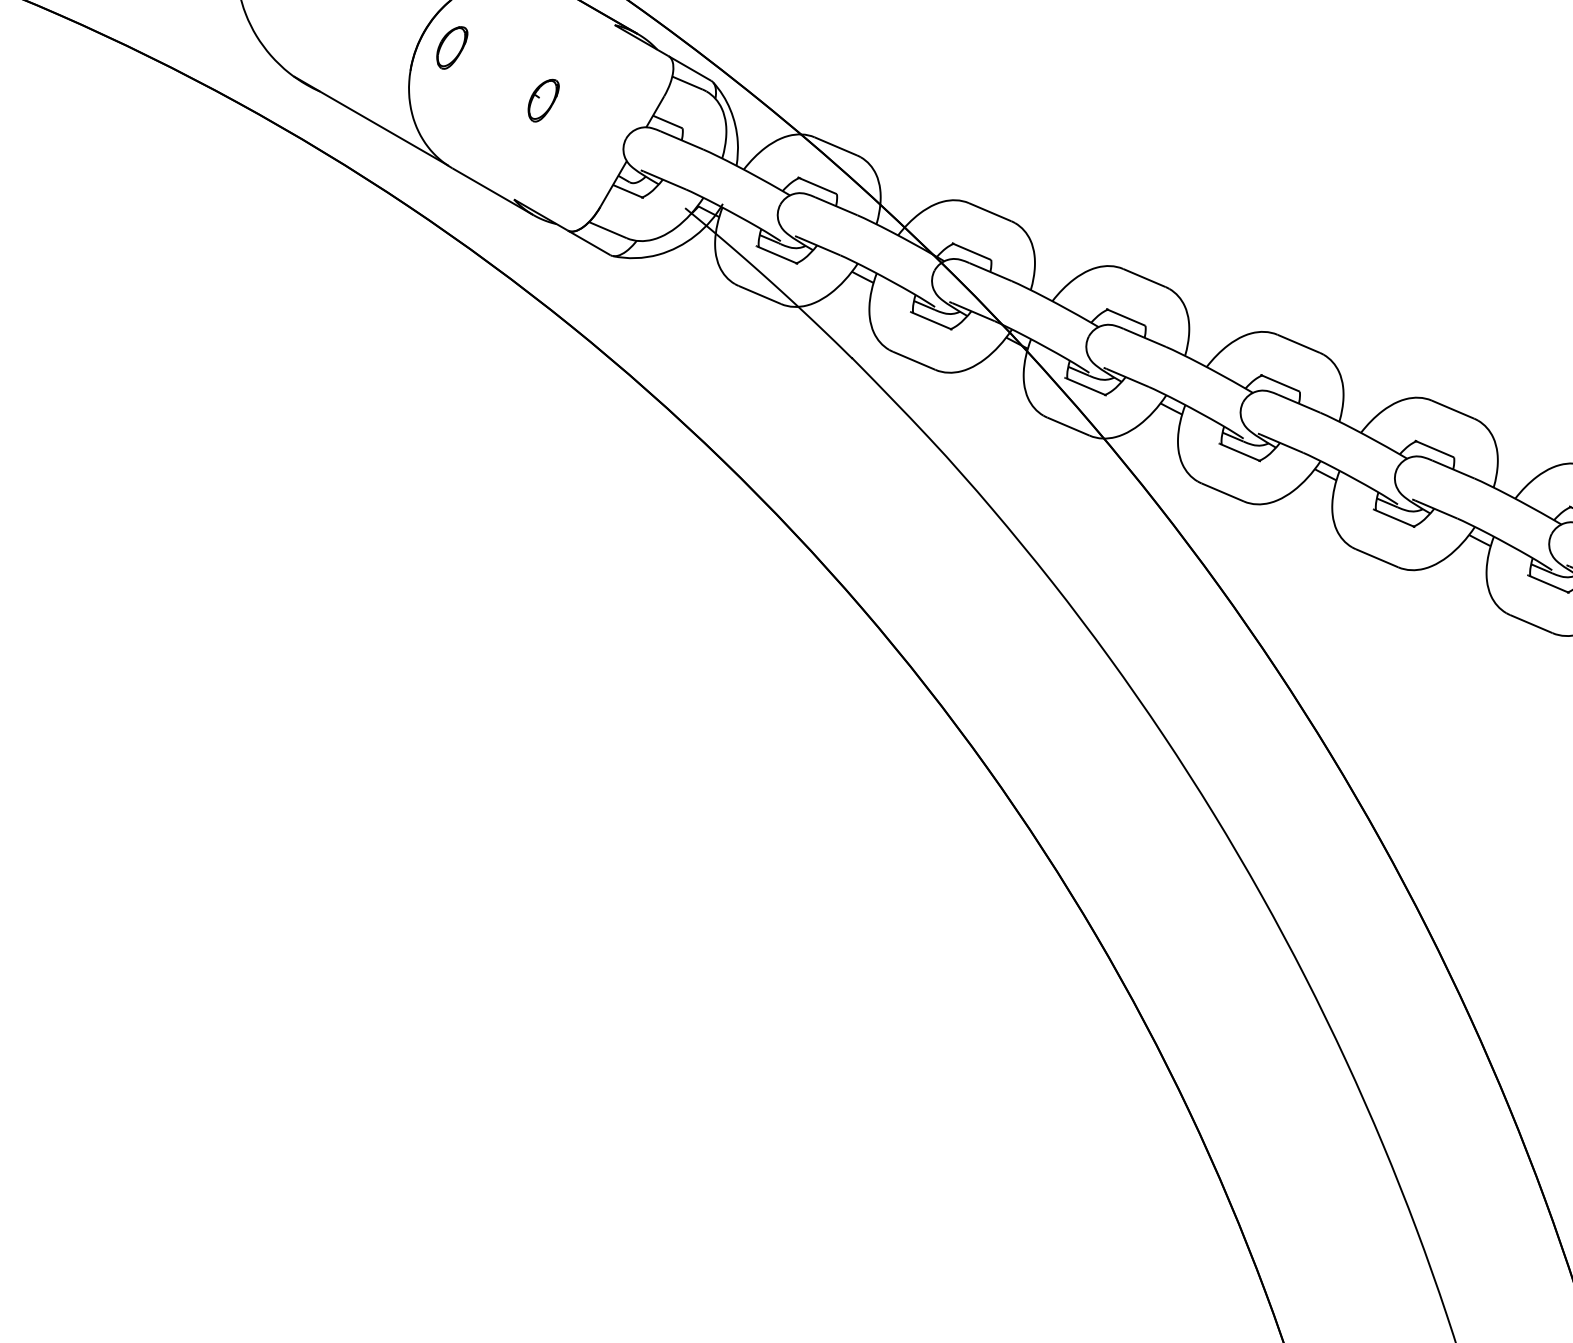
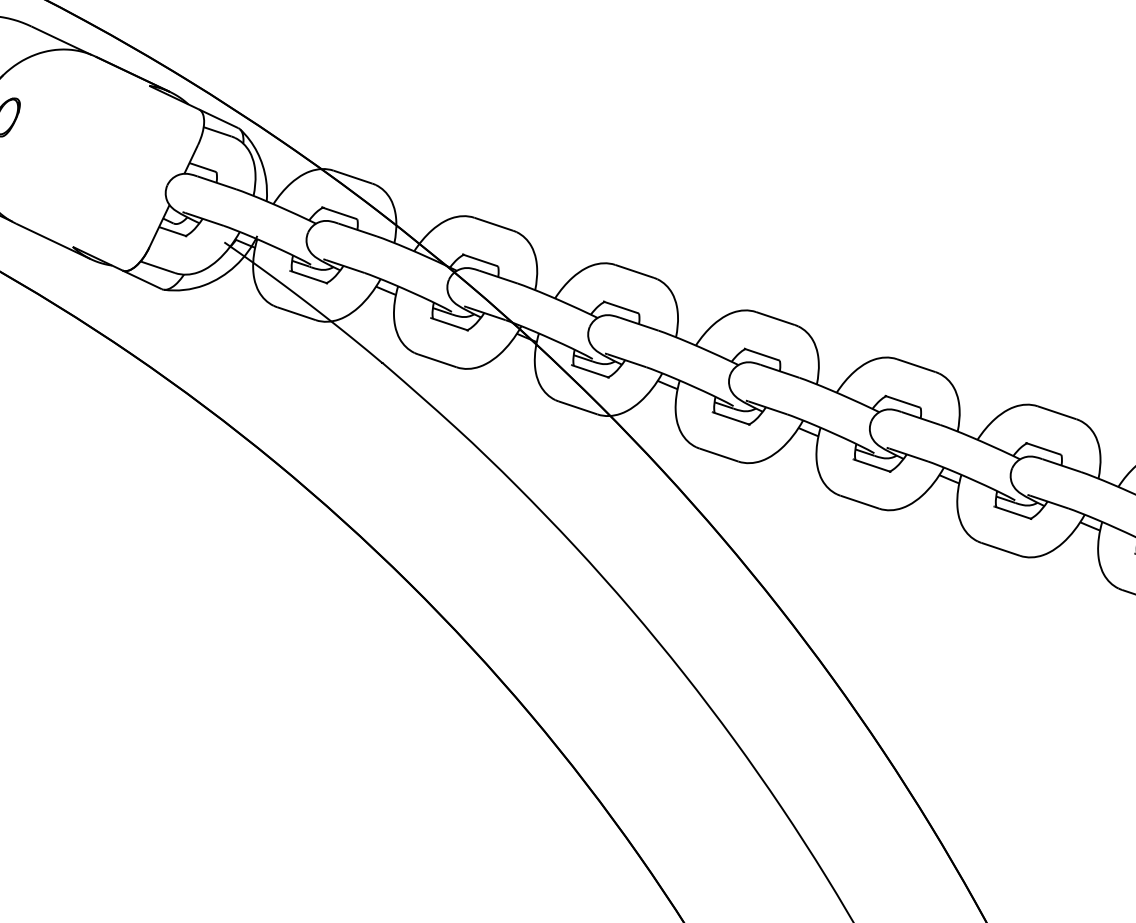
part: (543, 100) -> (91, 157), removed

